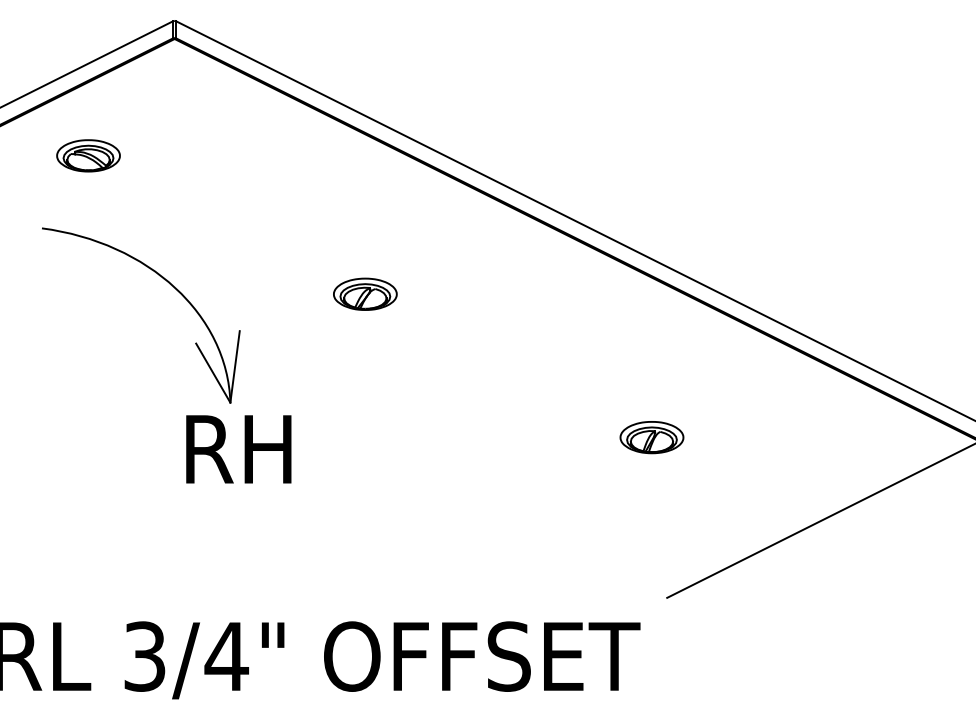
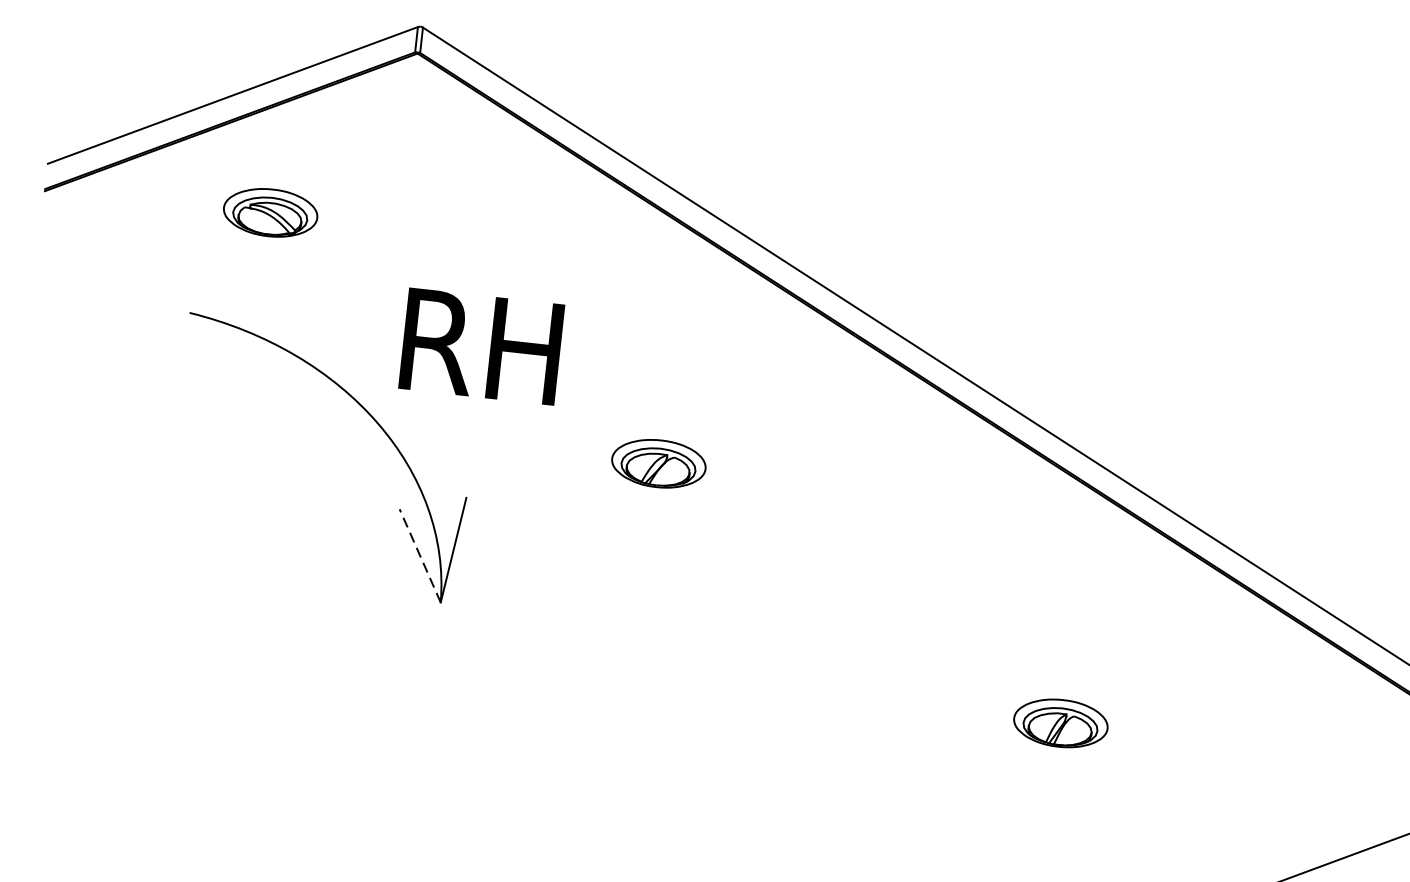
line: (213, 372) -> (420, 554), solid -> dashed
text: (238, 449) -> (481, 346), moved

